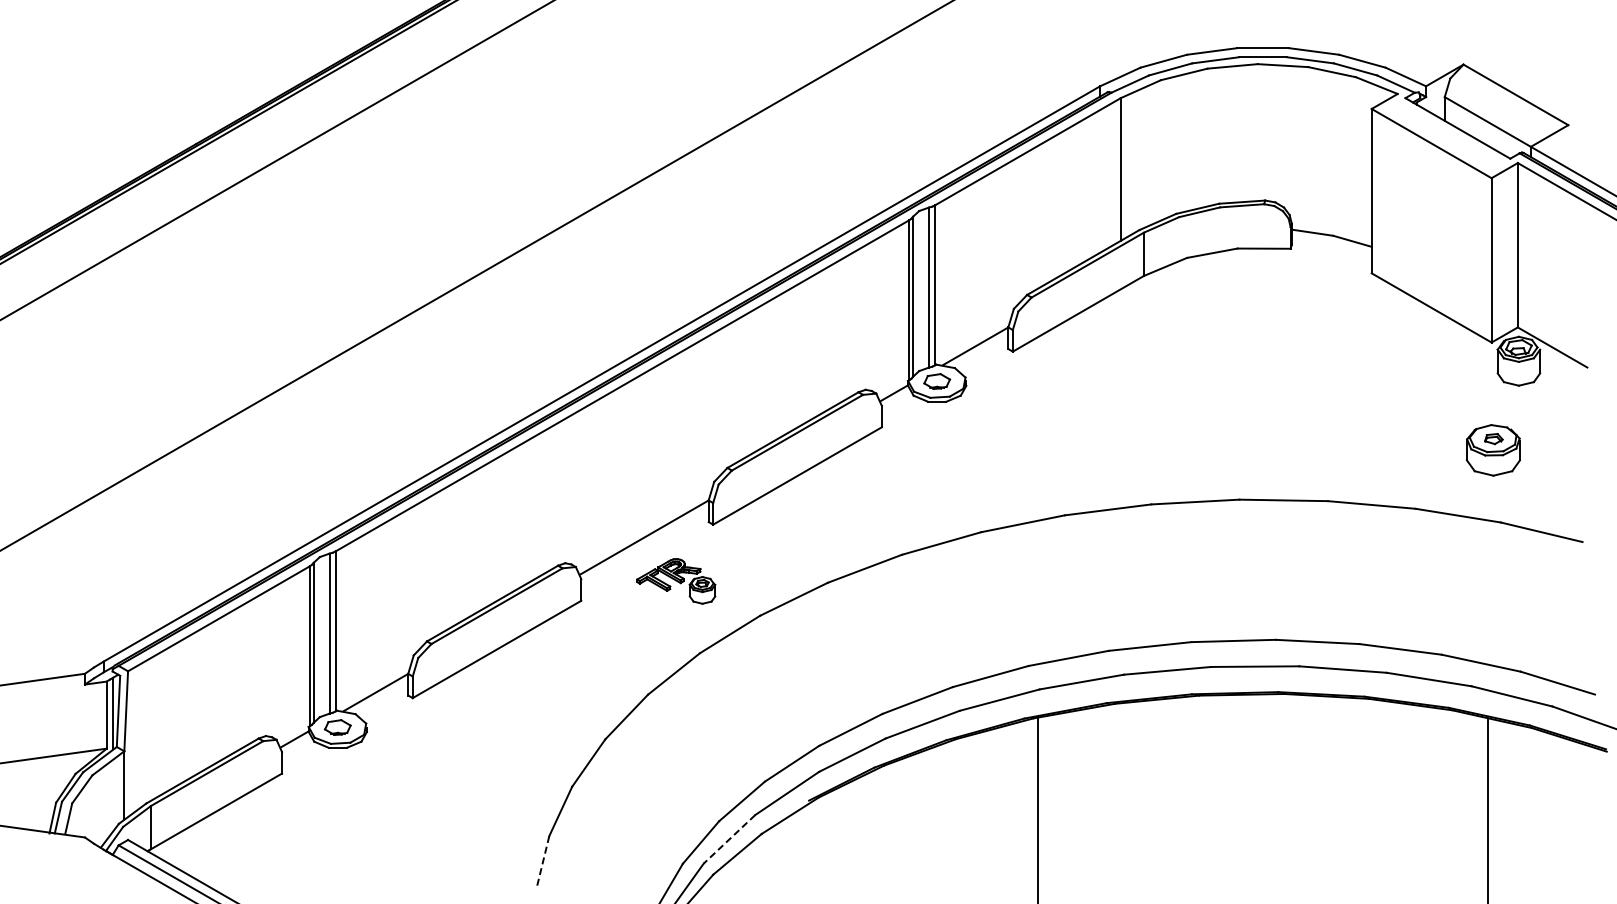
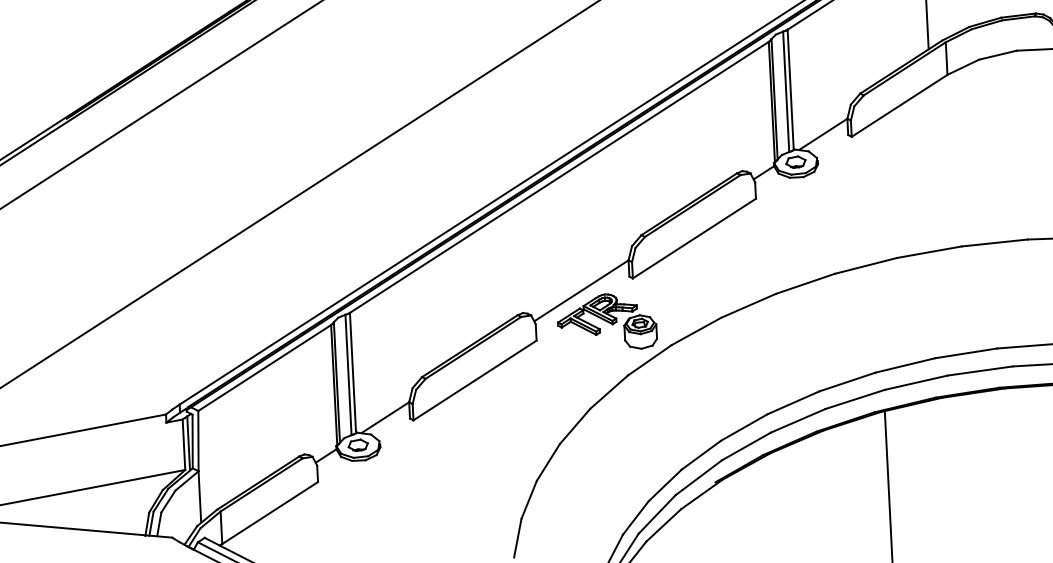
part: (676, 581) -> (607, 322), size x1.67
line: (729, 839) -> (657, 514), dashed -> solid
line: (543, 861) -> (518, 538), dashed -> solid

